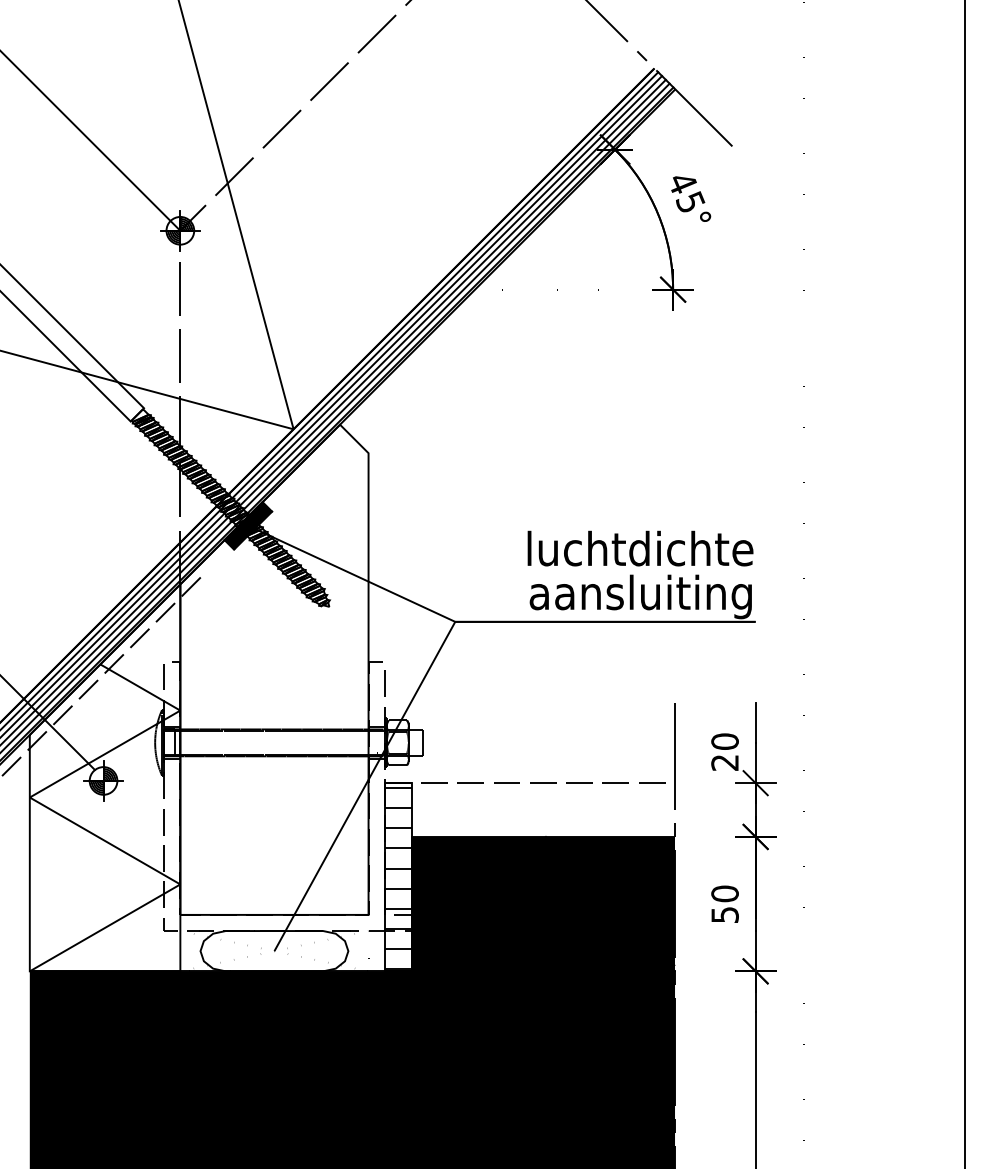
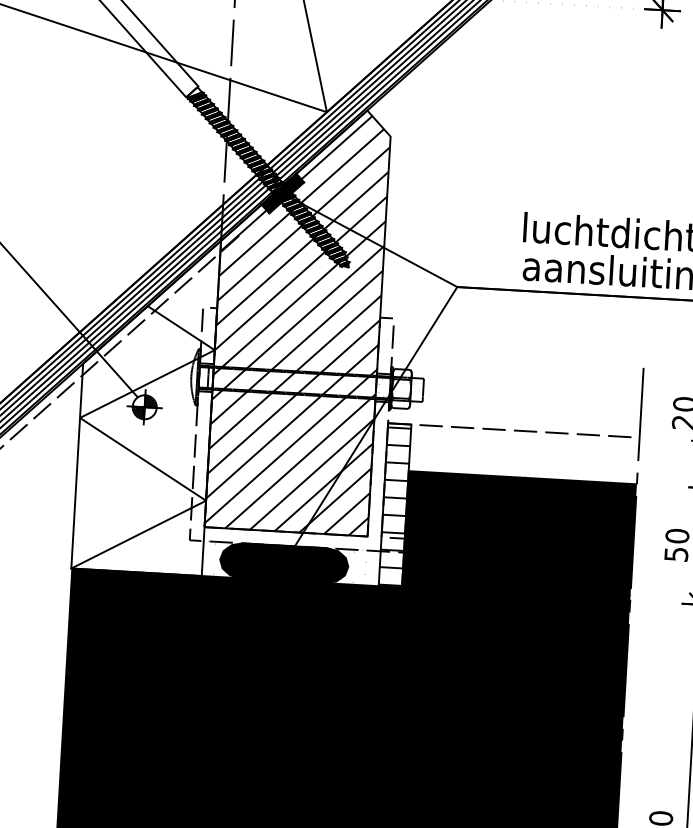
hatch: (274, 672) -> (298, 321), added
fill: (274, 951) -> (284, 563), added

